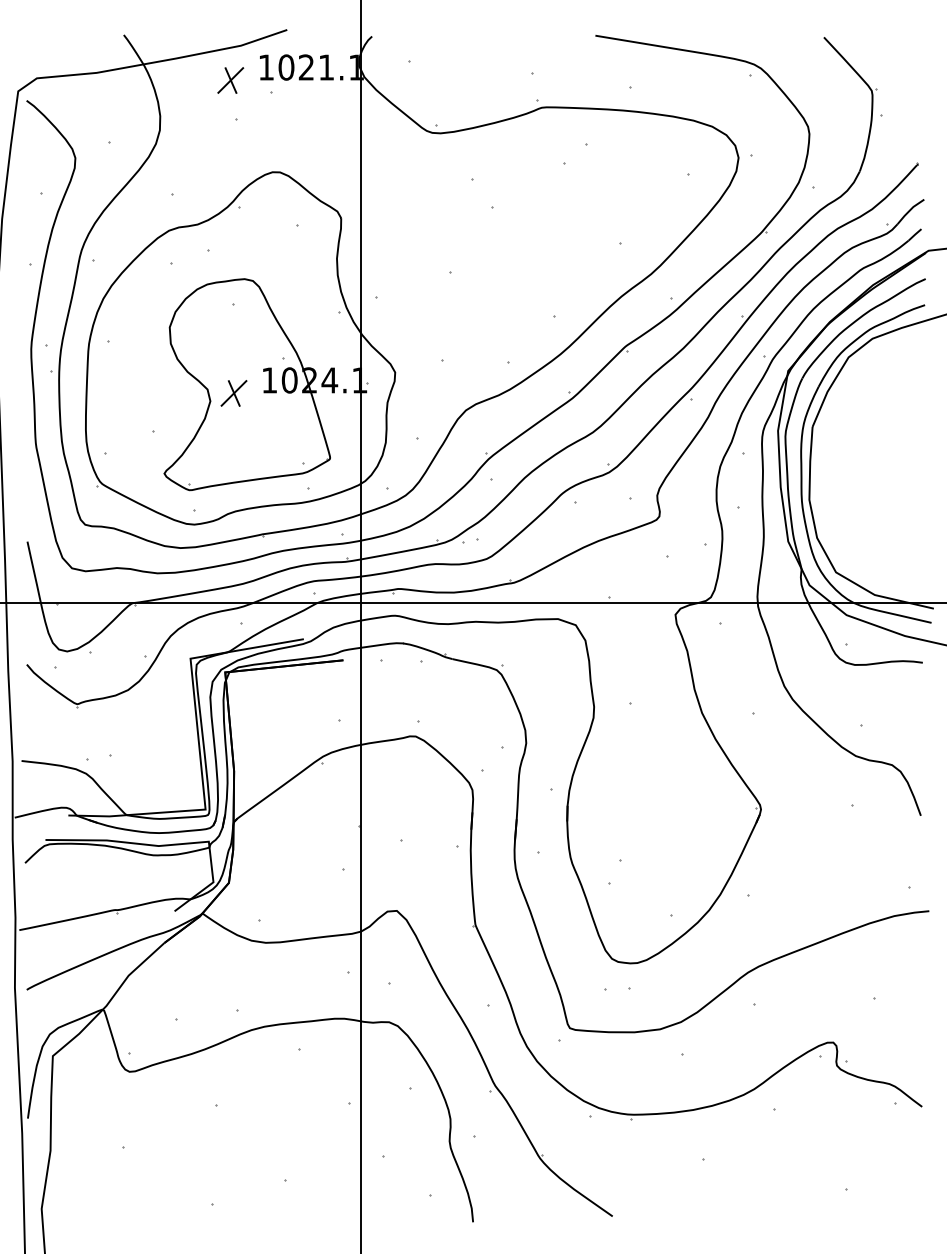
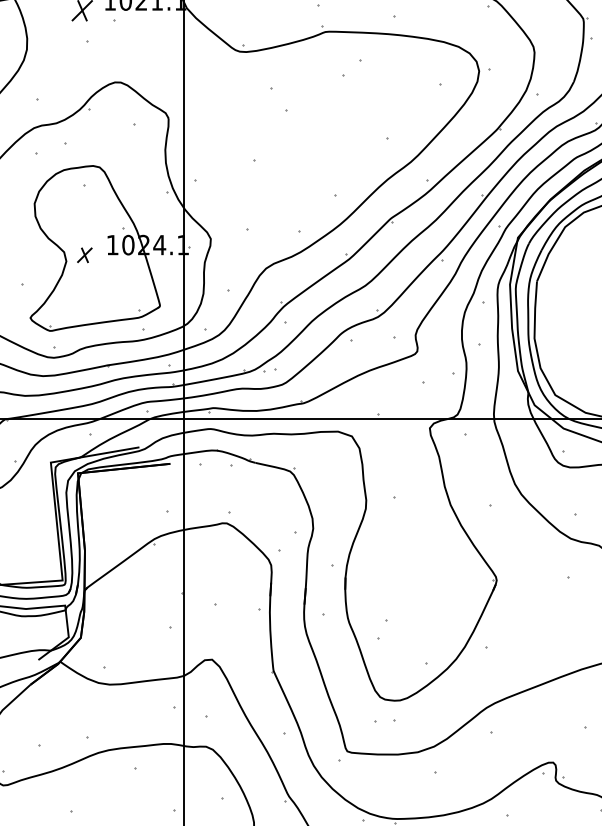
part: (233, 393) -> (84, 255), size x0.7

